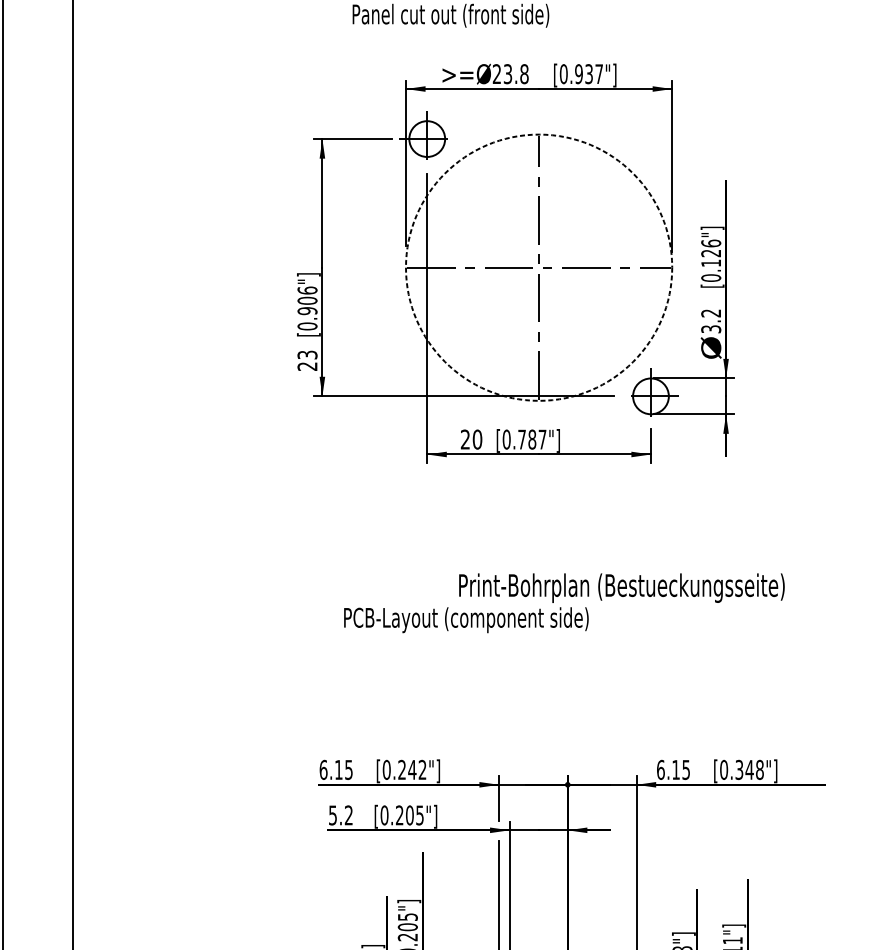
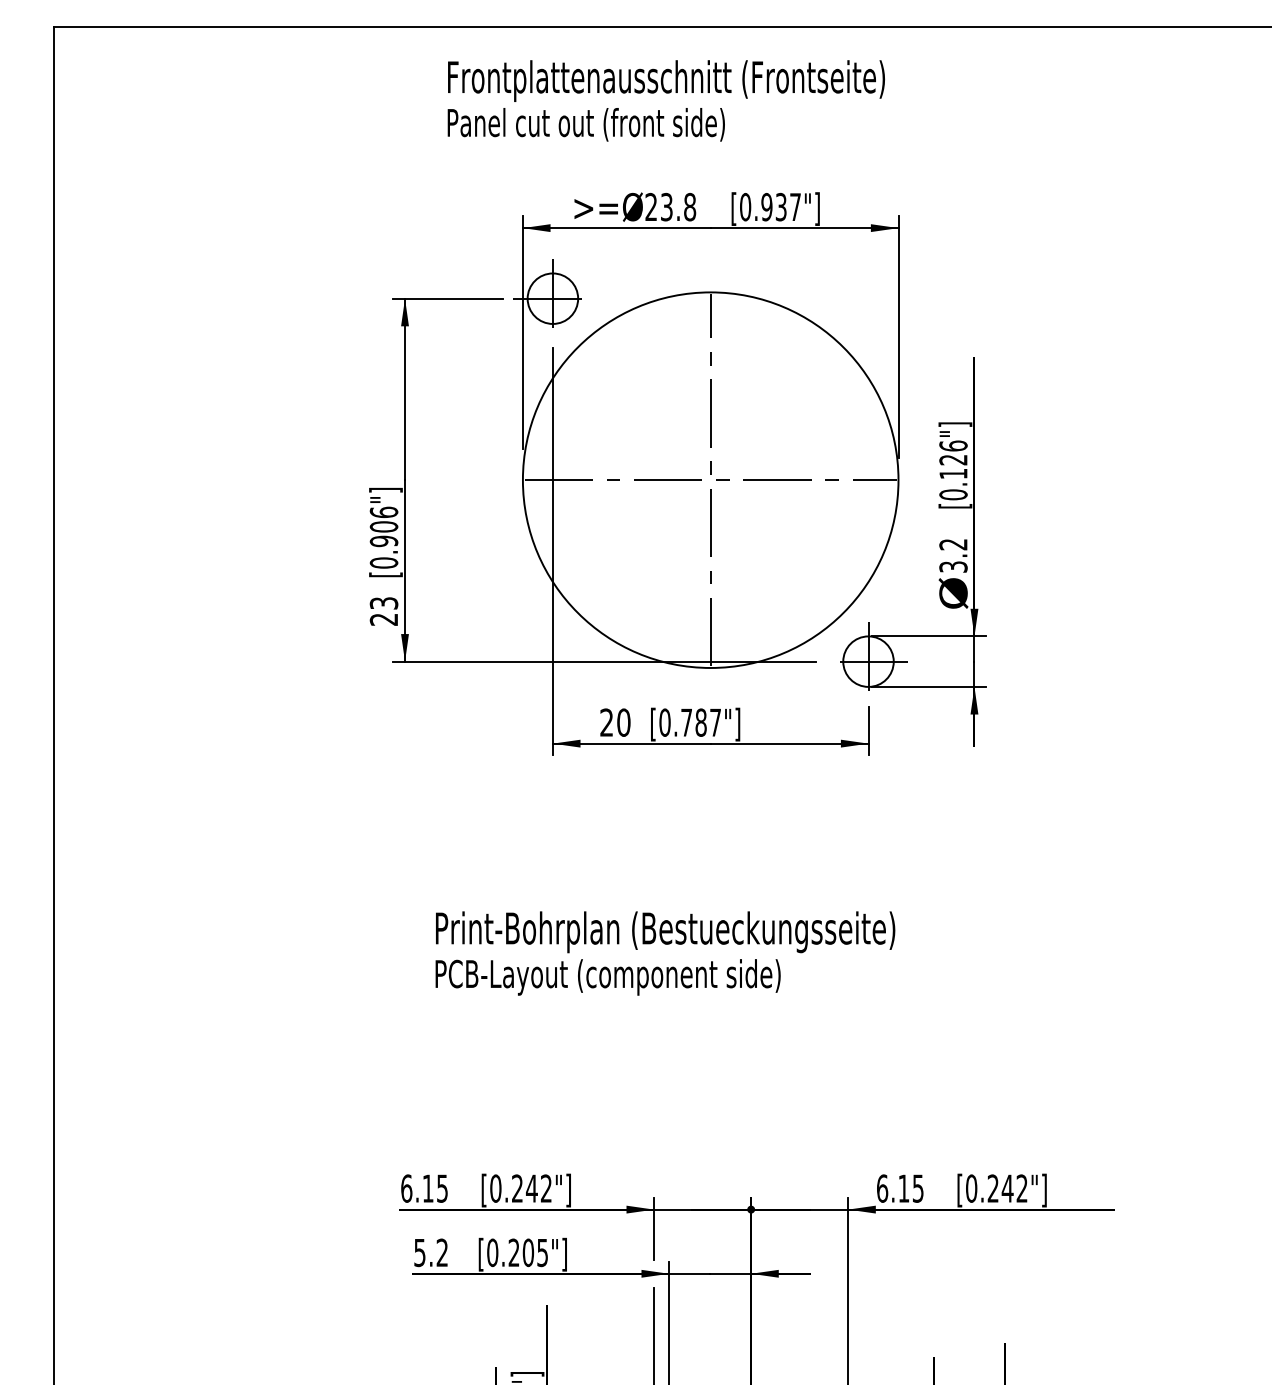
circle: (538, 267) -> (710, 479), dashed -> solid
text: (621, 588) -> (665, 932), moved
text: (749, 769) -> (1007, 1188), [0.348"] -> [0.242"]

